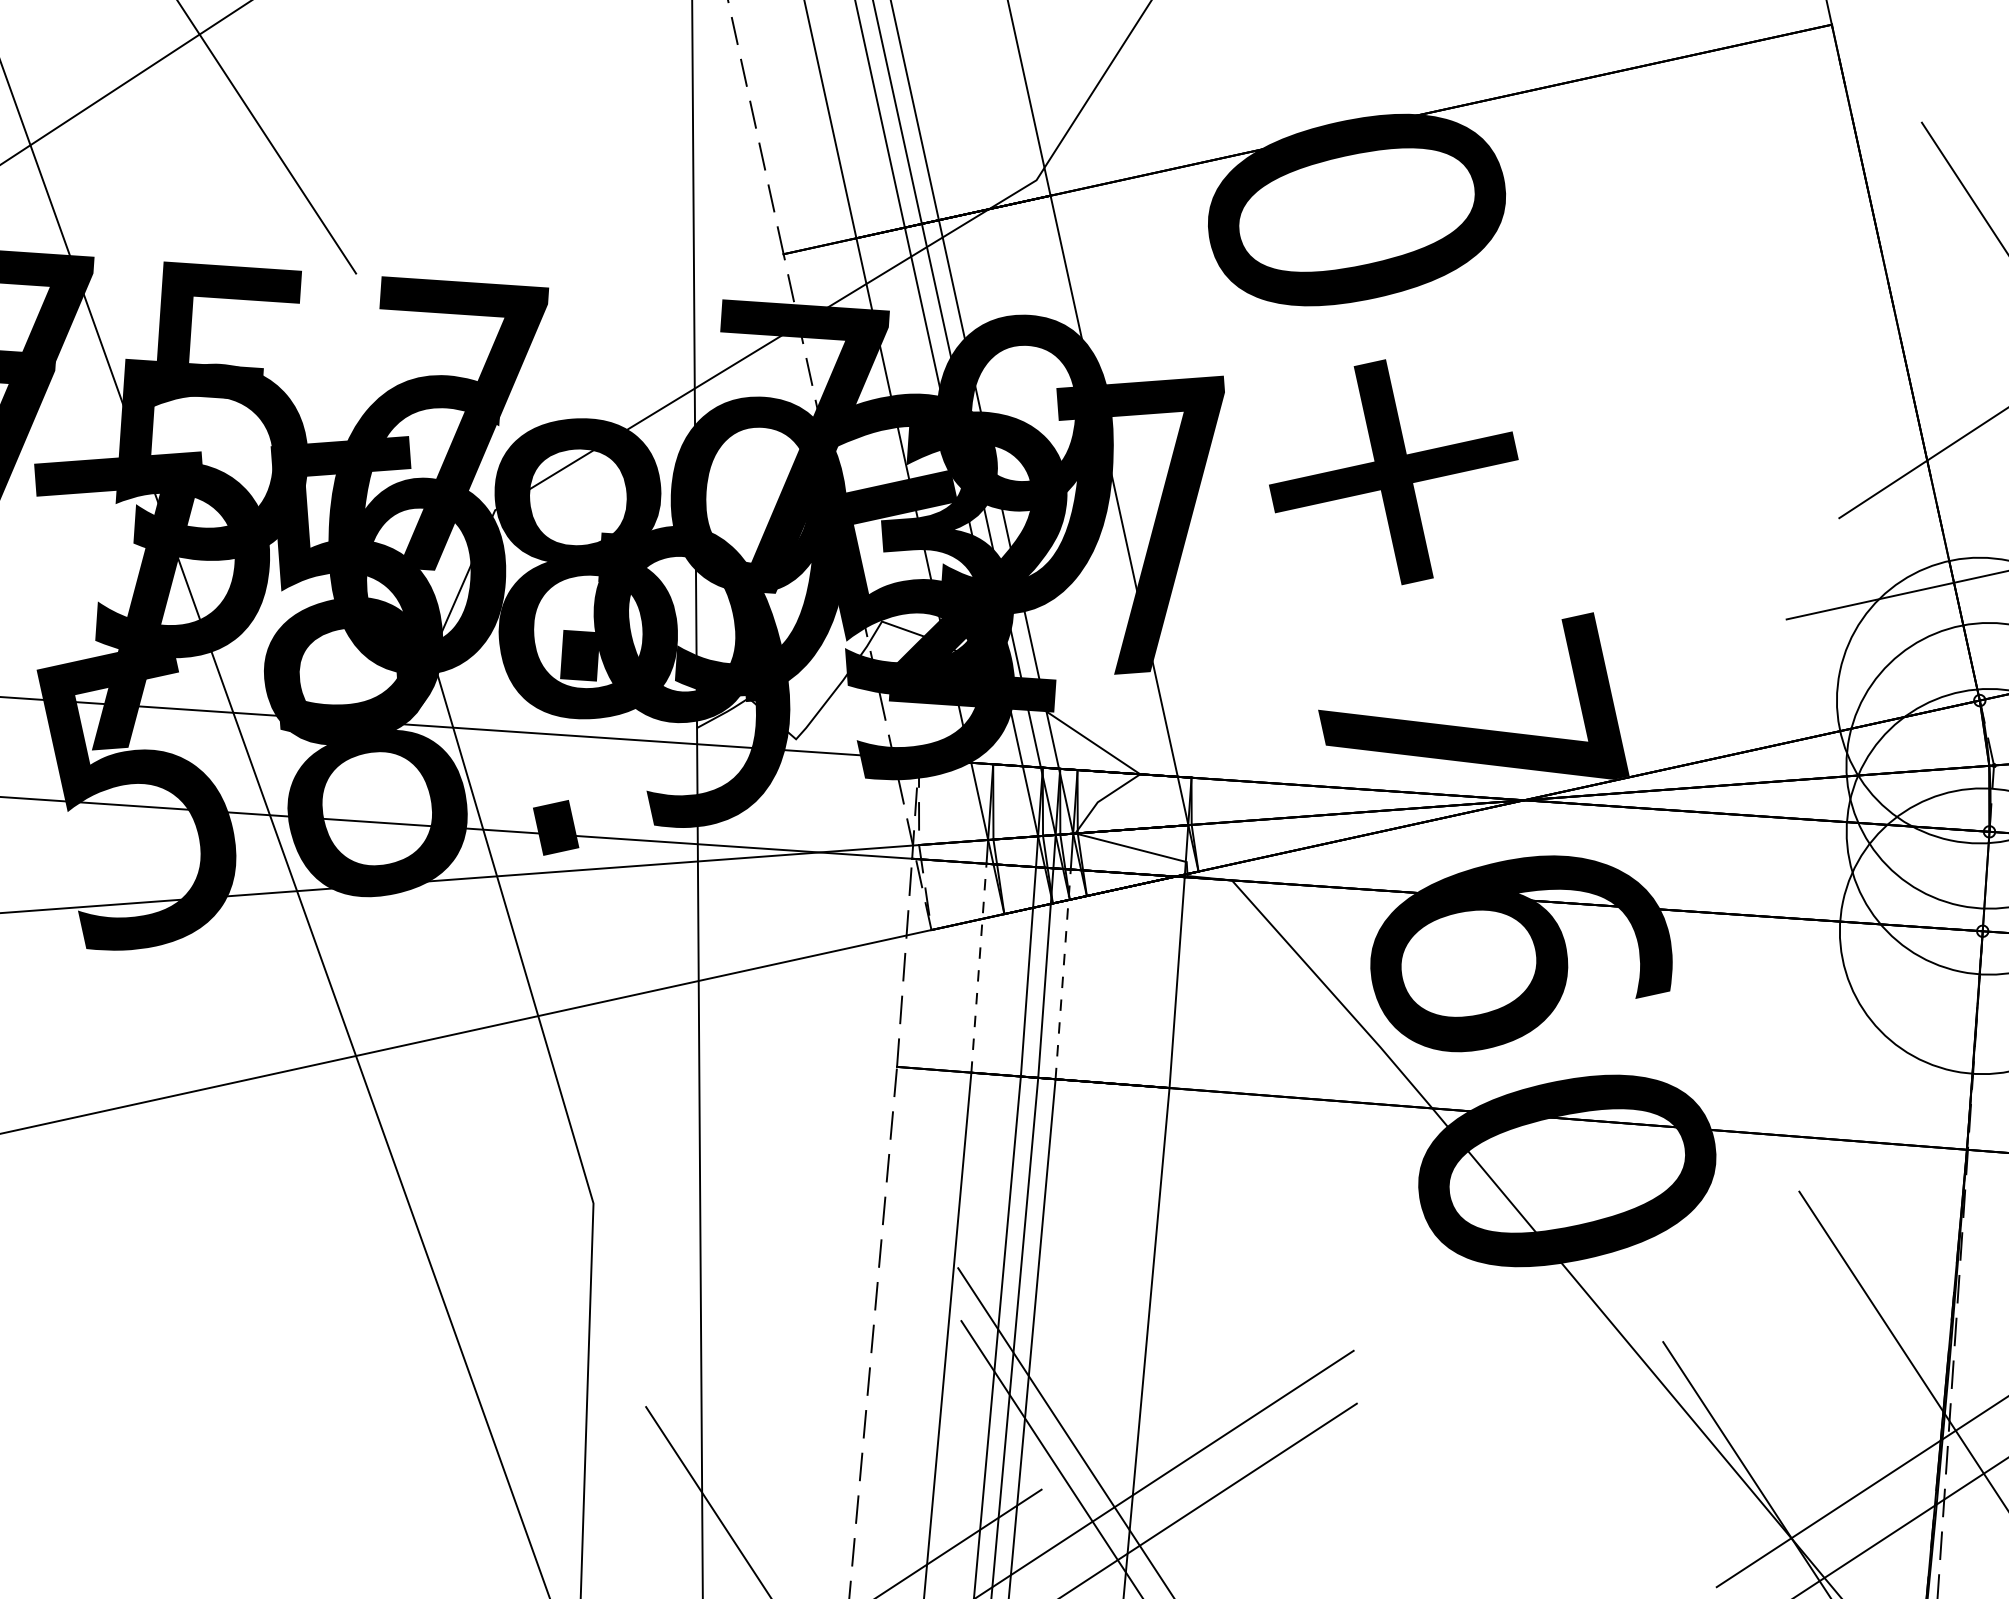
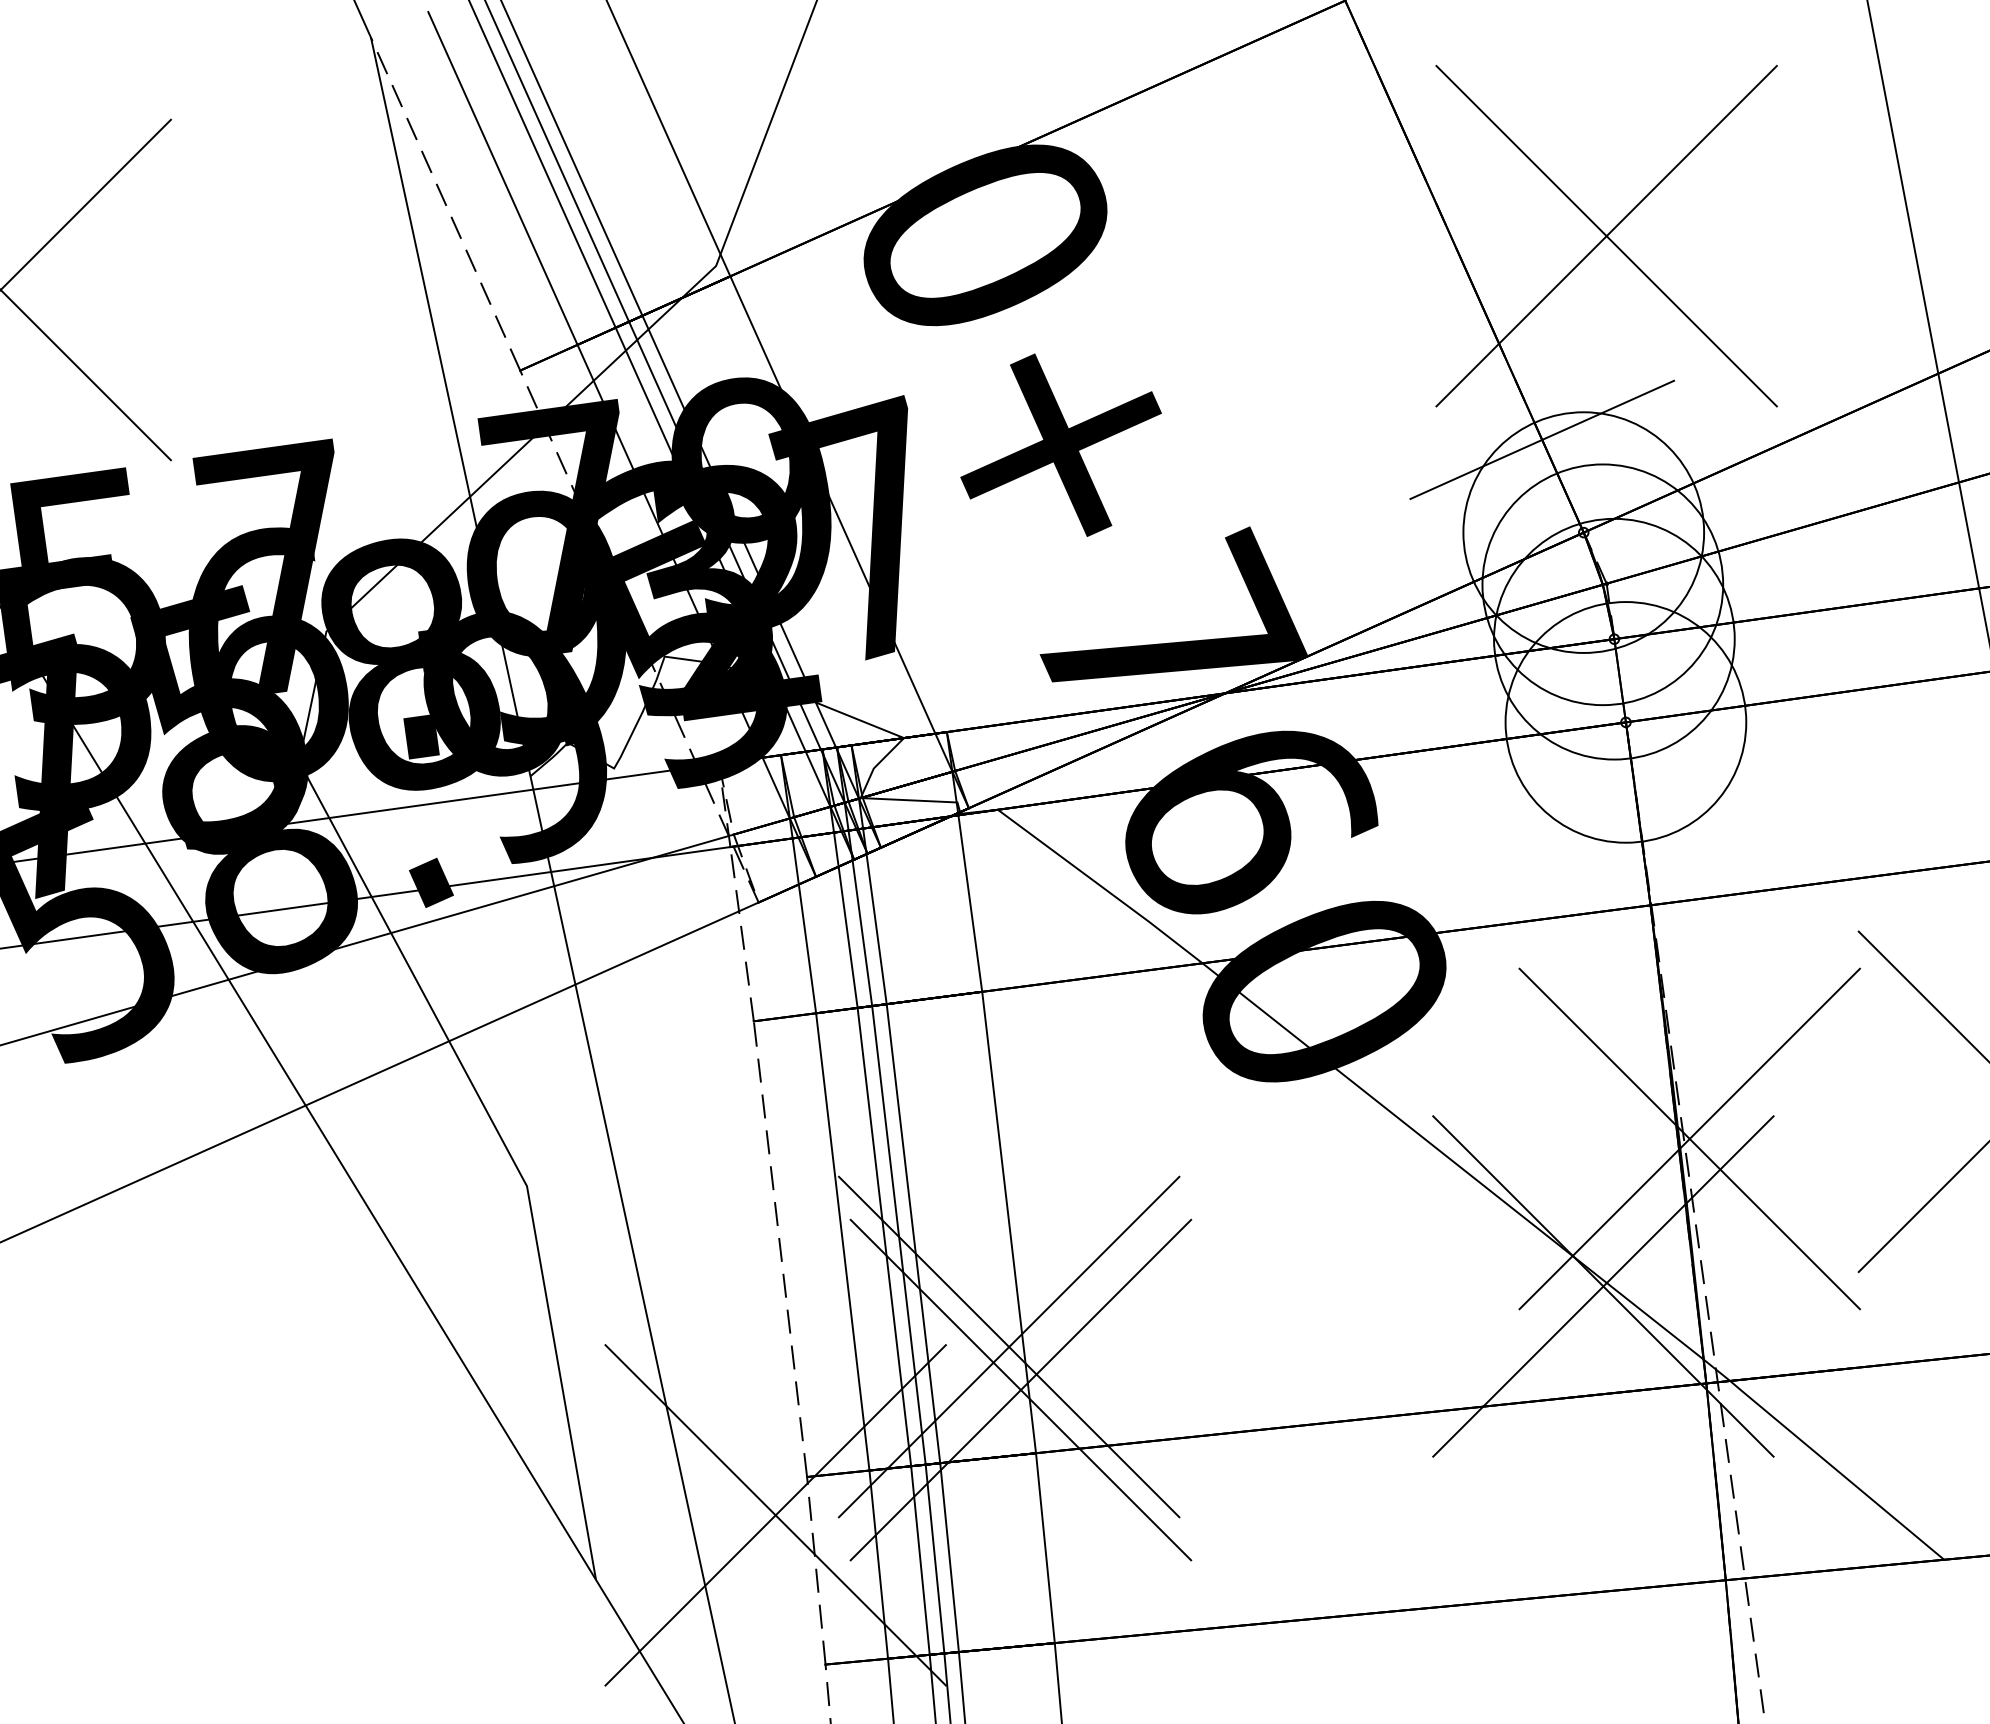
line: (979, 967) -> (804, 925), dashed -> solid
line: (1062, 974) -> (874, 916), dashed -> solid

